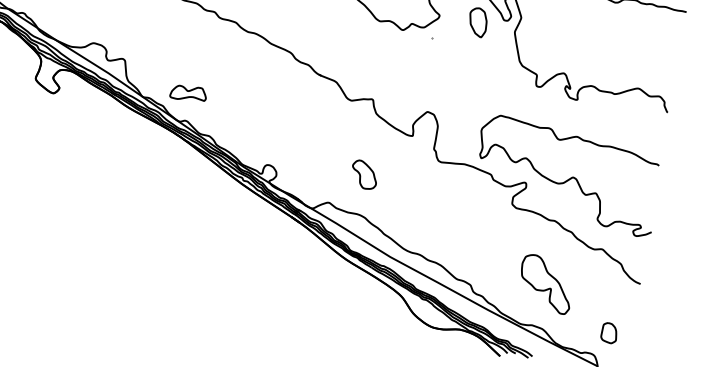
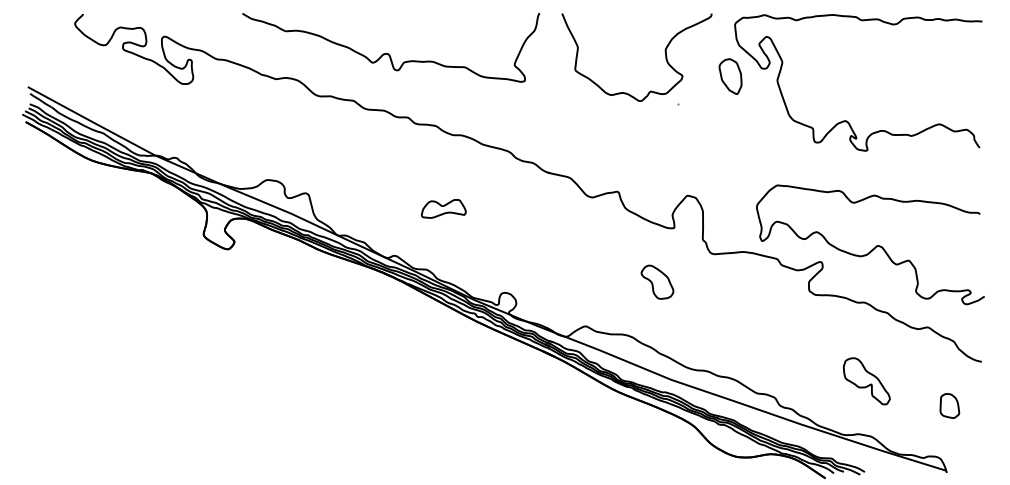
part: (188, 93) -> (443, 208), moved
part: (364, 174) -> (657, 281), moved
part: (545, 284) -> (866, 381), size x0.7
part: (609, 332) -> (949, 405), moved

